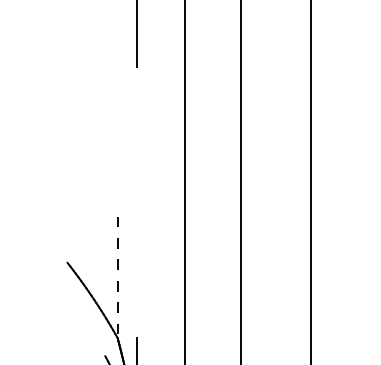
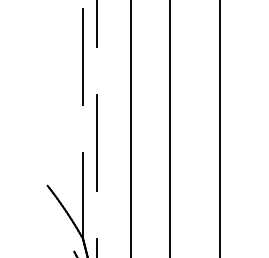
line: (117, 80) -> (82, 56), added
line: (136, 202) -> (96, 143), added
line: (117, 277) -> (82, 196), dashed -> solid

